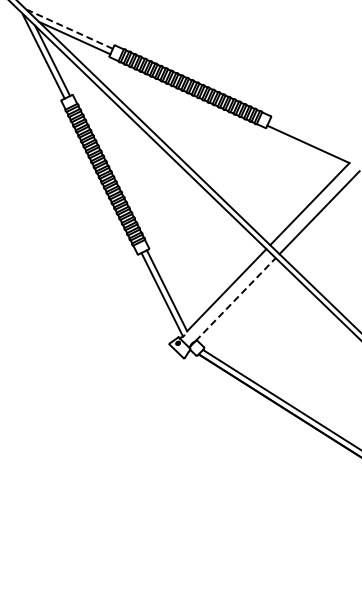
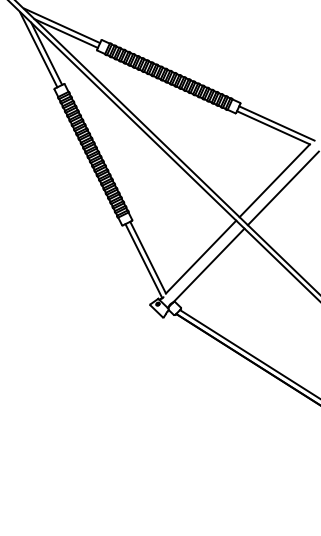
line: (69, 29) -> (61, 25), dashed -> solid
line: (311, 139) -> (276, 123), added
line: (235, 299) -> (208, 265), dashed -> solid

